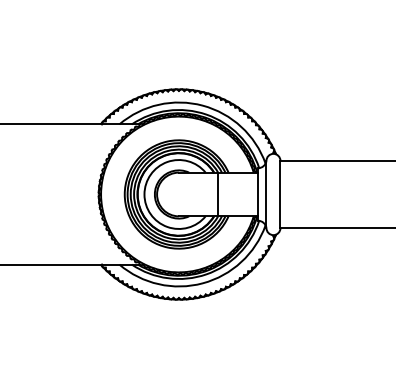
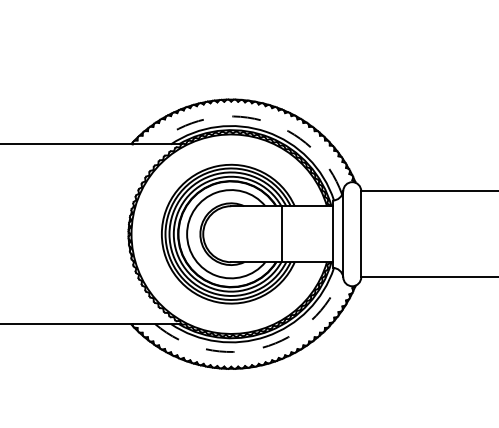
arc: (202, 105) -> (261, 120), solid -> dashed
arc: (202, 283) -> (261, 348), solid -> dashed

